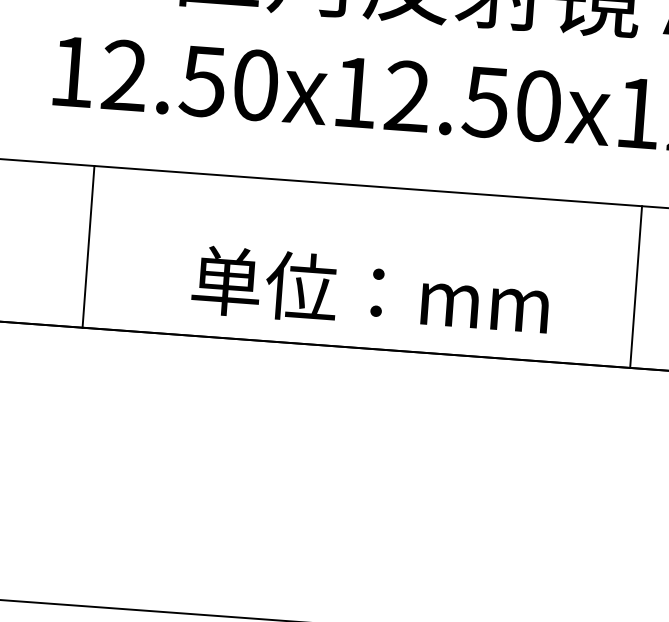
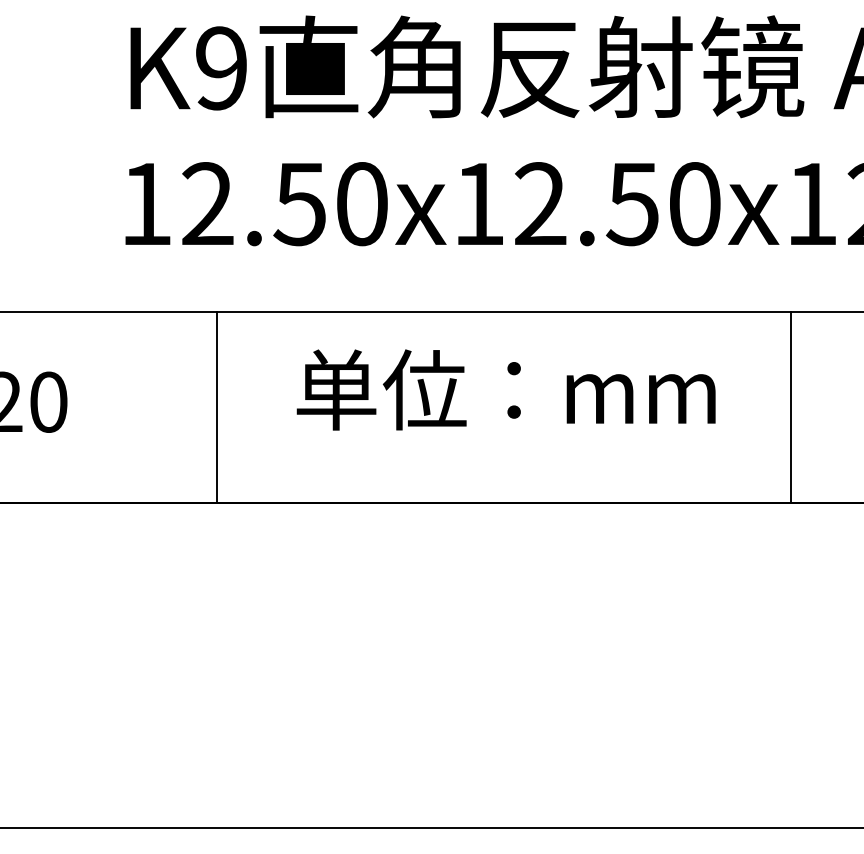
line: (88, 246) -> (217, 407), moved
line: (636, 287) -> (791, 407), moved
text: (370, 291) -> (505, 389), moved

